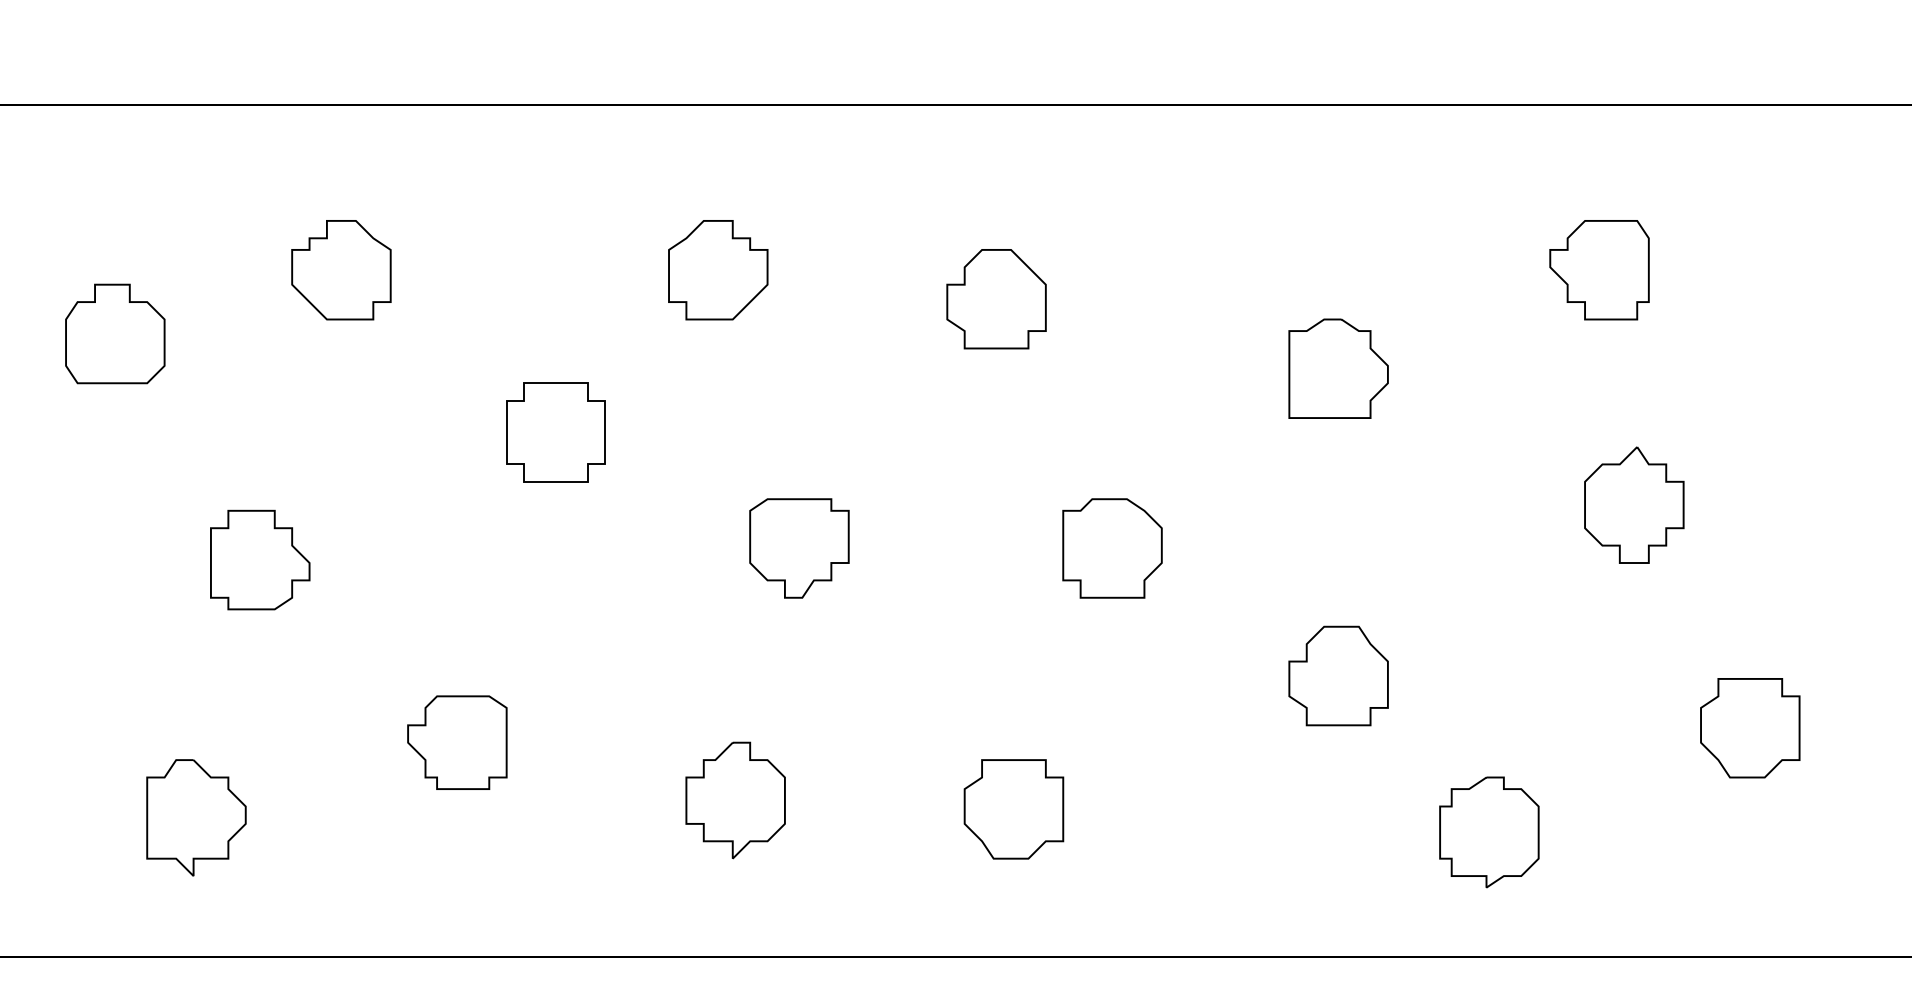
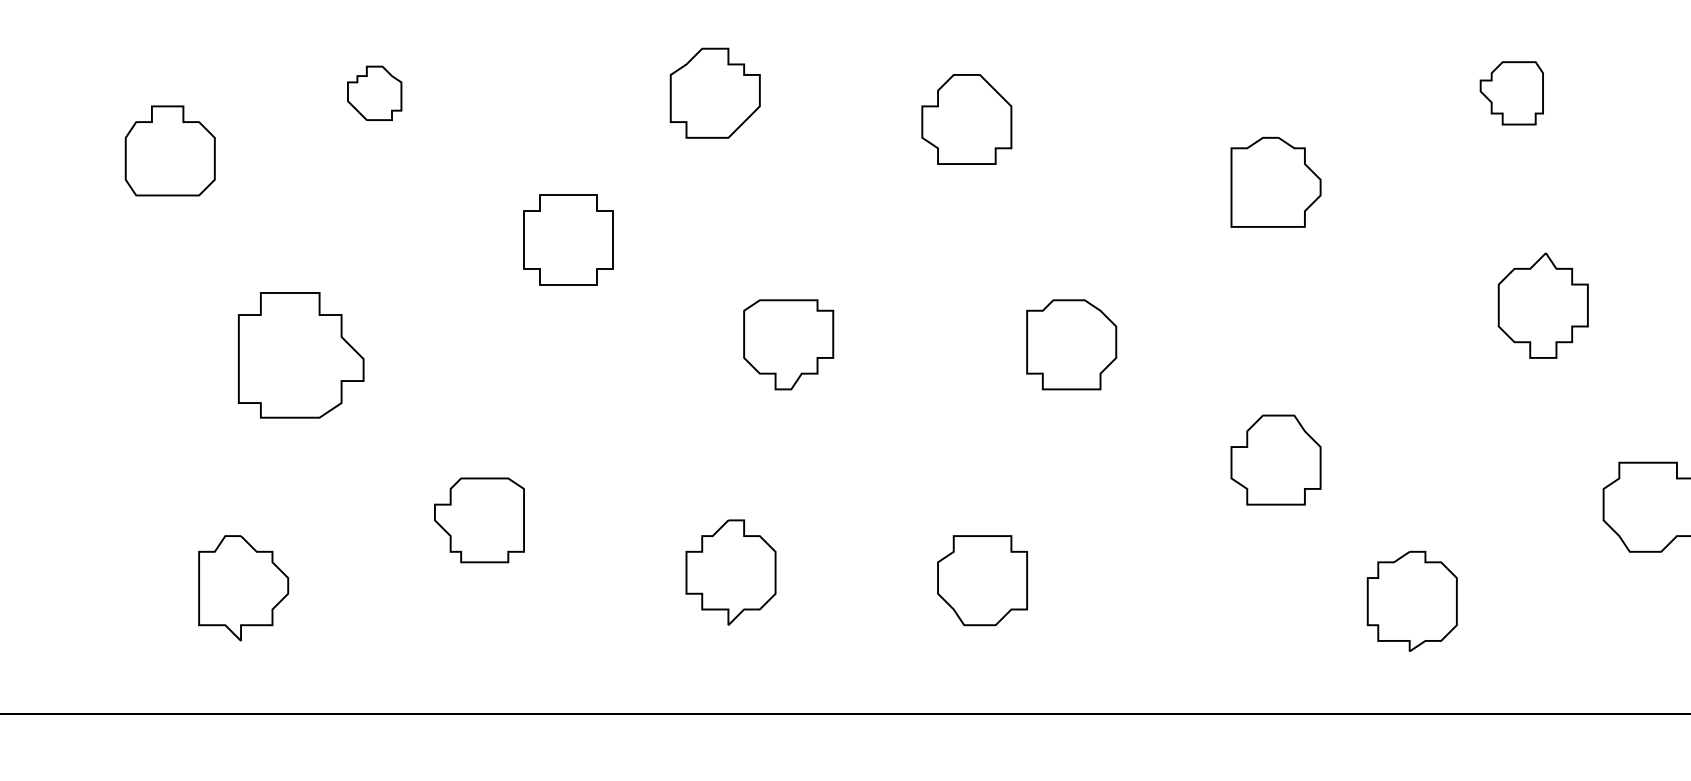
part: (341, 270) -> (374, 93), size x0.6
part: (1599, 270) -> (1511, 93), size x0.7
part: (260, 559) -> (301, 354), size x1.4

